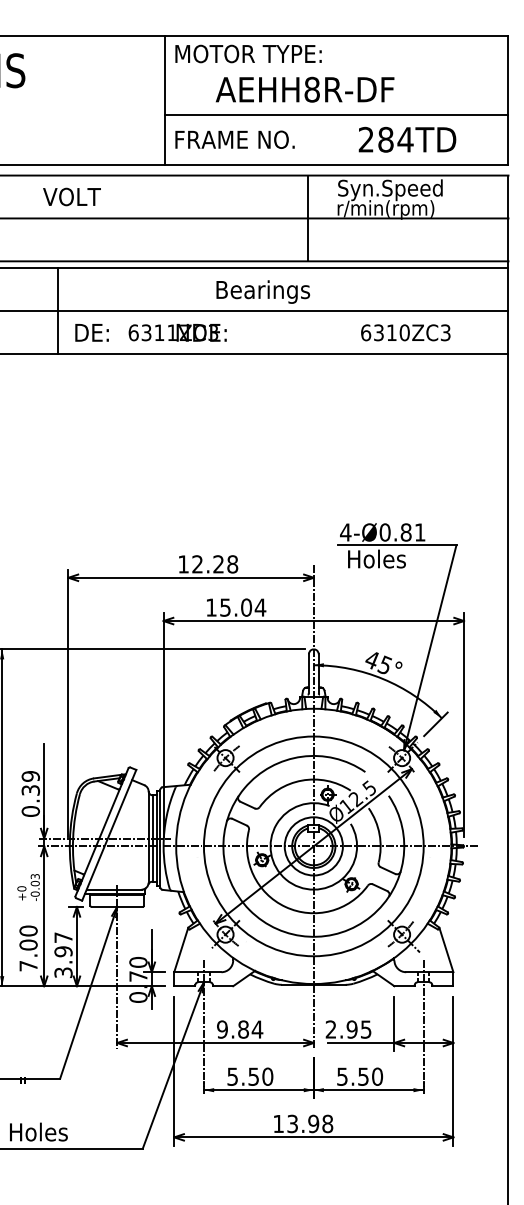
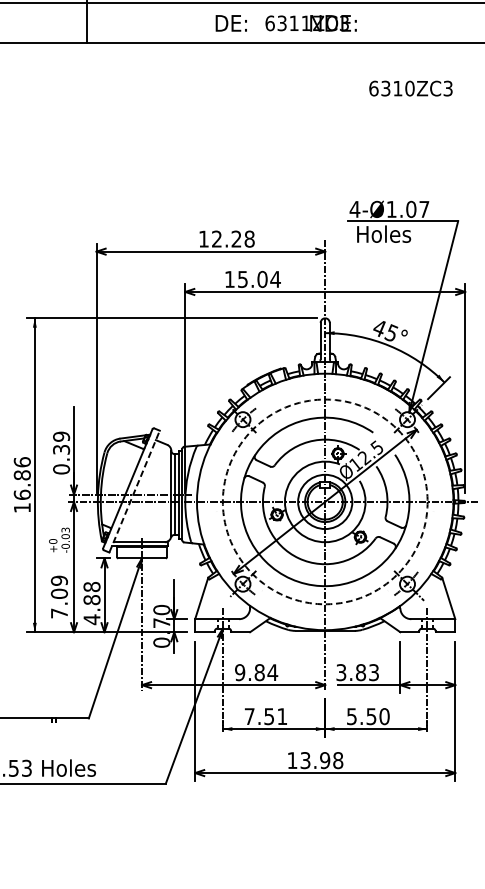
text: (150, 332) -> (285, 23), moved
text: (405, 332) -> (410, 88), moved
text: (402, 532) -> (407, 209), 4-Ø0.81 -> 4-Ø1.07
line: (109, 835) -> (134, 491), solid -> dashed
circle: (313, 846) -> (324, 502), solid -> dashed
text: (28, 930) -> (59, 580), 7.00 -> 7.09
text: (63, 955) -> (91, 603), 3.97 -> 4.88
text: (348, 1029) -> (357, 672), 2.95 -> 3.83
text: (250, 1076) -> (266, 716), 5.50 -> 7.51

